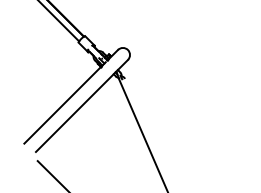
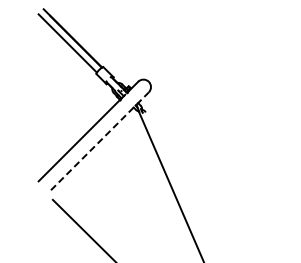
line: (82, 105) -> (100, 140), solid -> dashed

